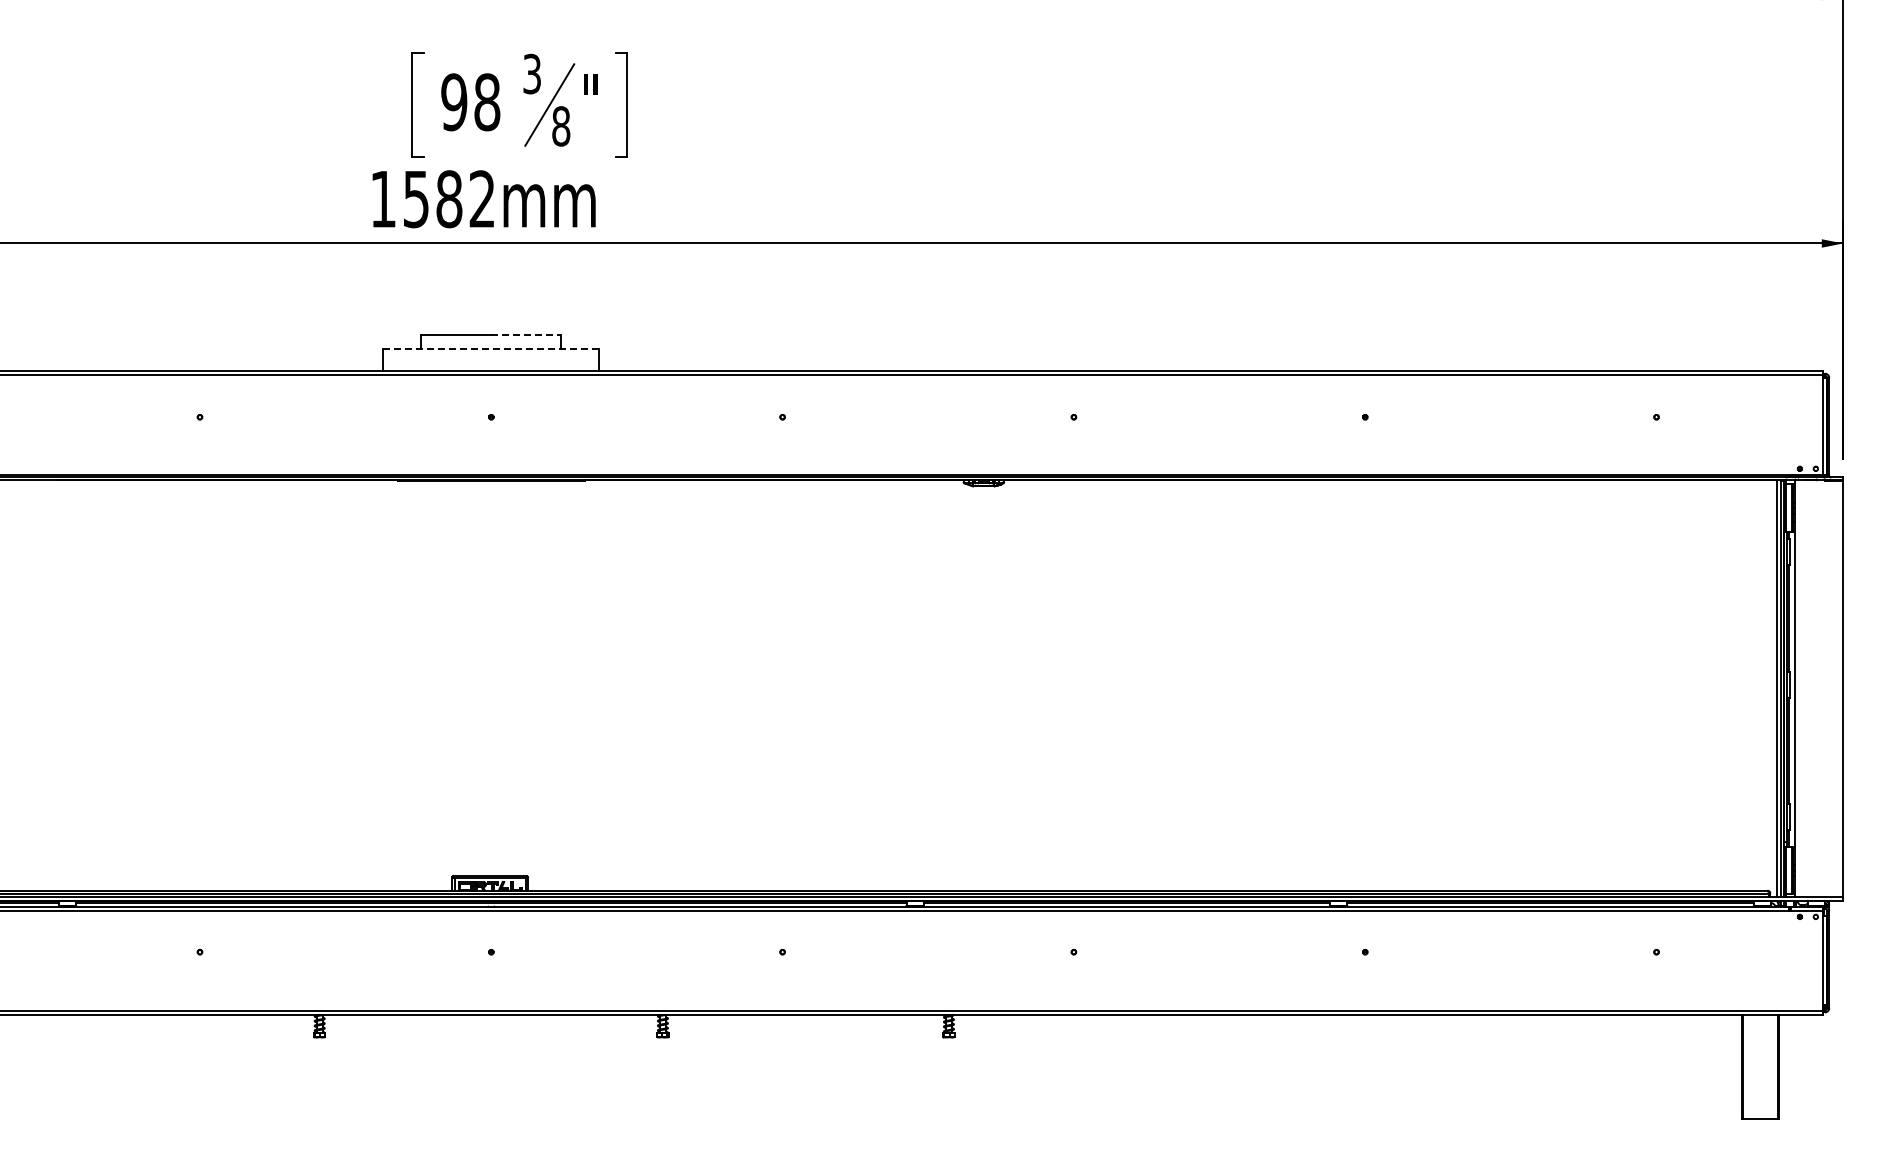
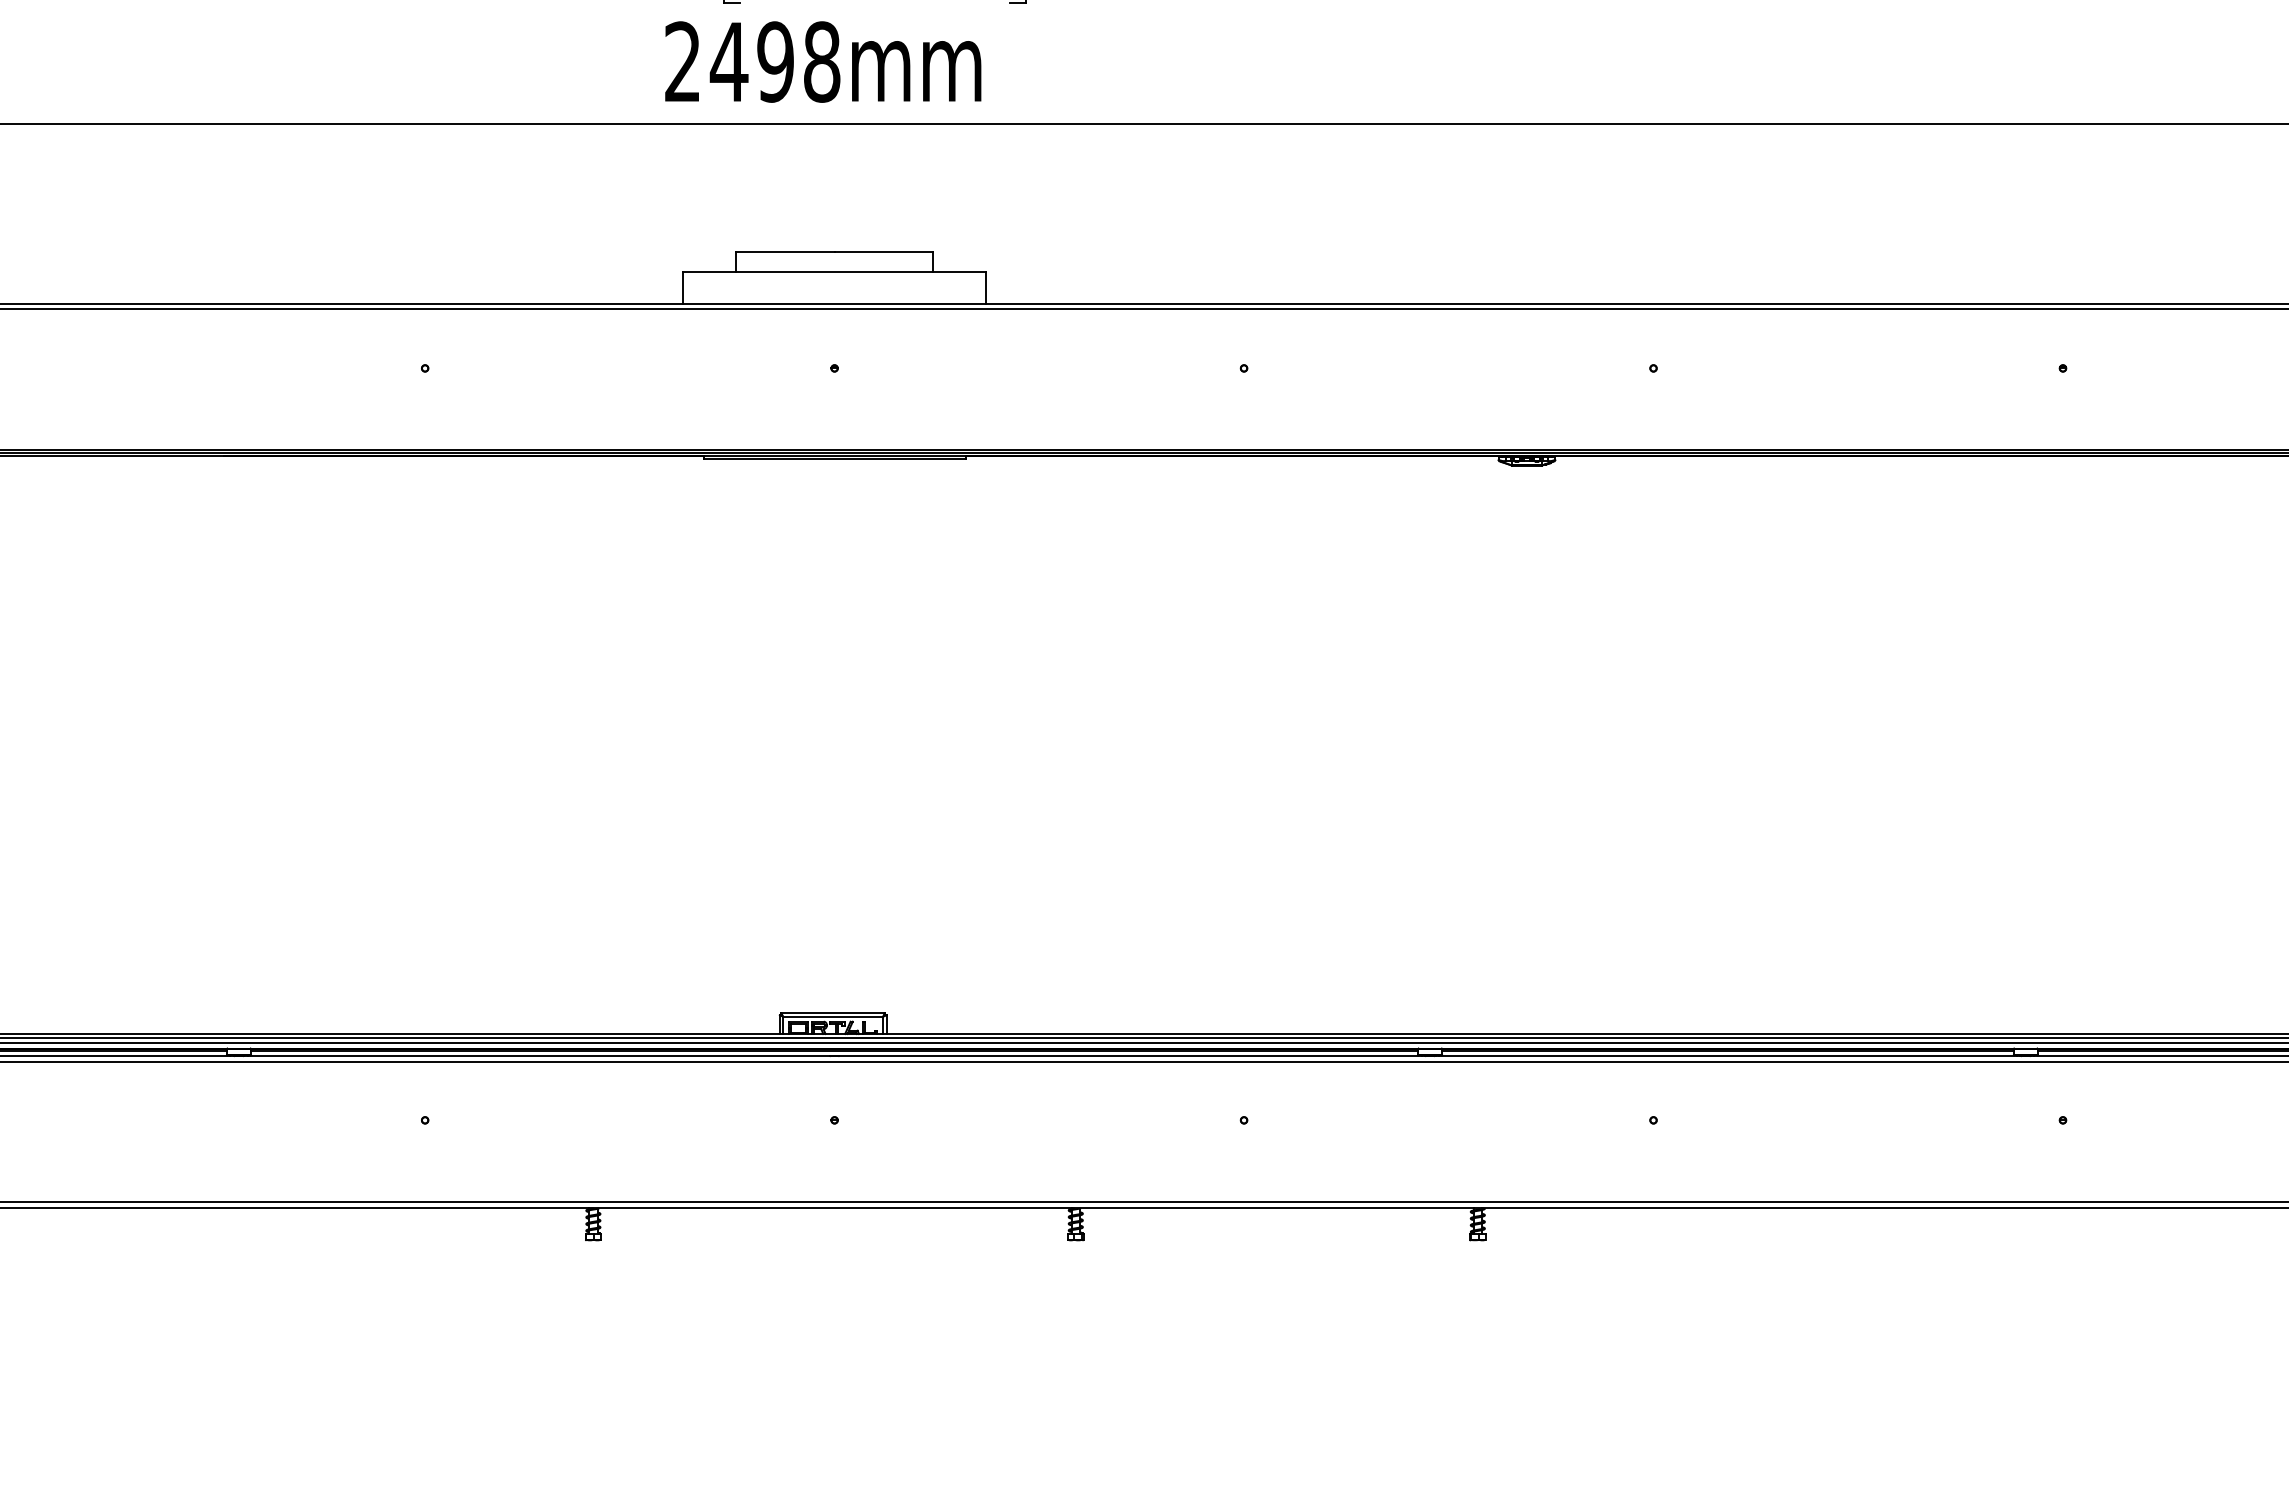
text: (432, 199) -> (751, 62), 1582mm -> 2498mm
line: (526, 334) -> (884, 252), dashed -> solid
line: (491, 348) -> (834, 271), dashed -> solid

